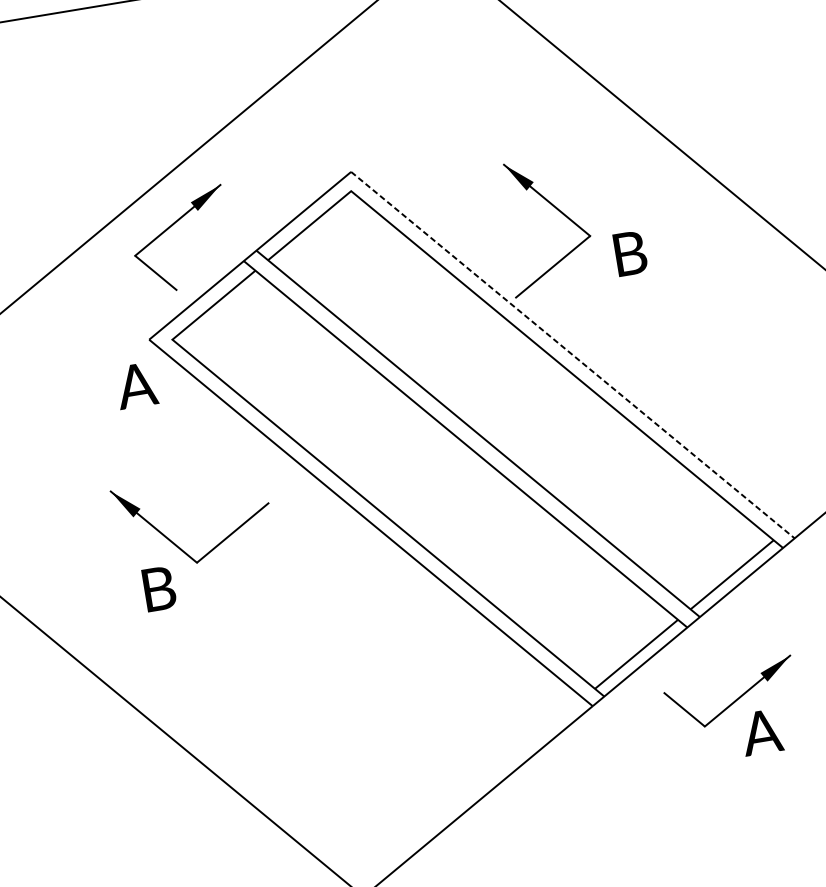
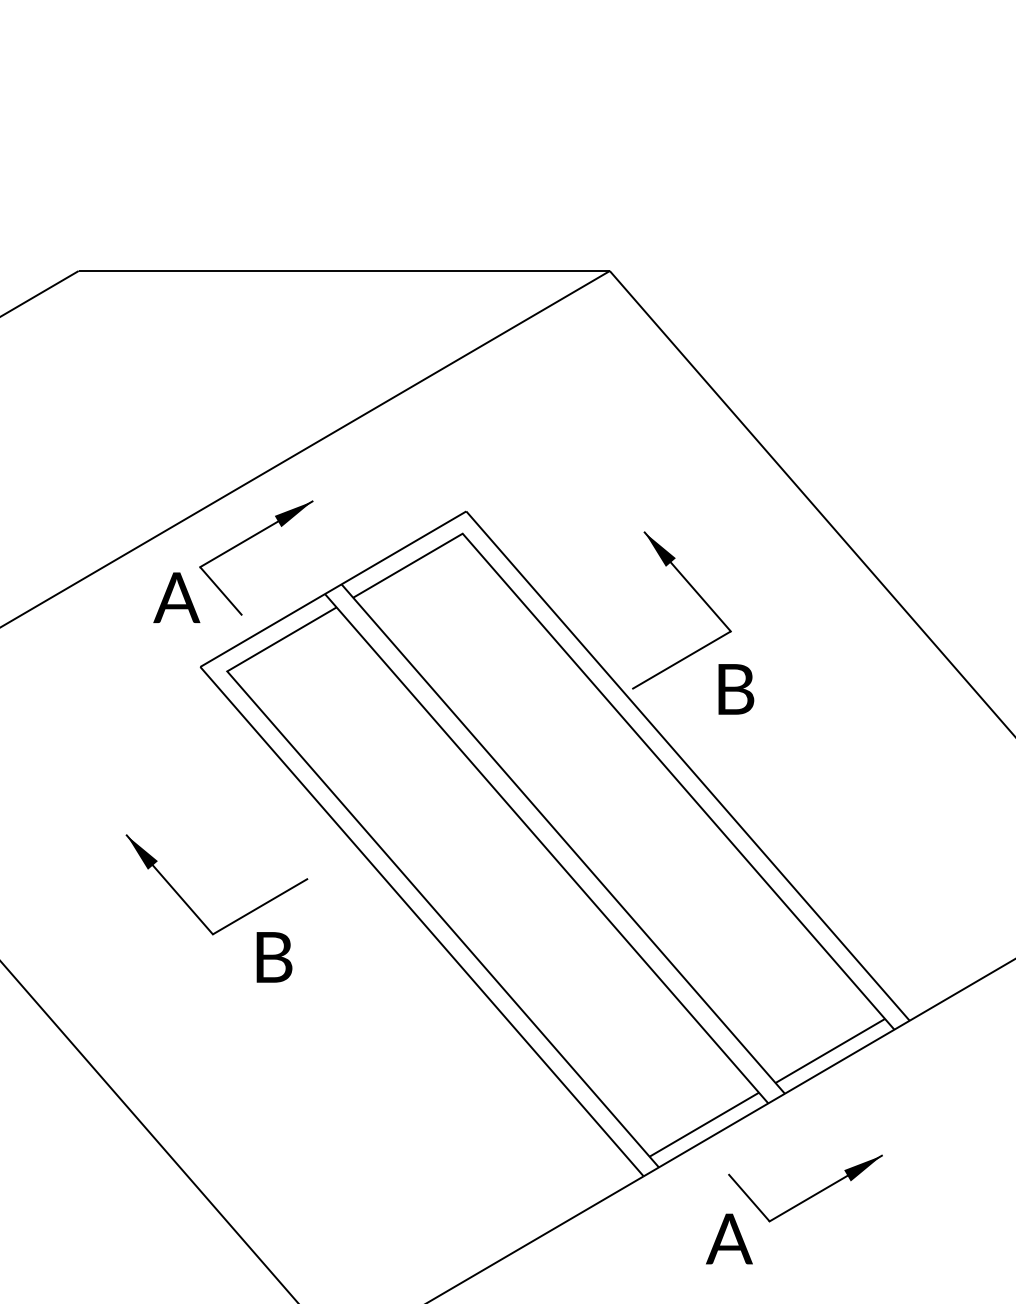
text: (630, 253) -> (736, 689), moved
line: (573, 355) -> (688, 766), dashed -> solid
text: (136, 385) -> (176, 597), moved
text: (159, 588) -> (274, 957), moved
text: (761, 731) -> (729, 1238), moved

